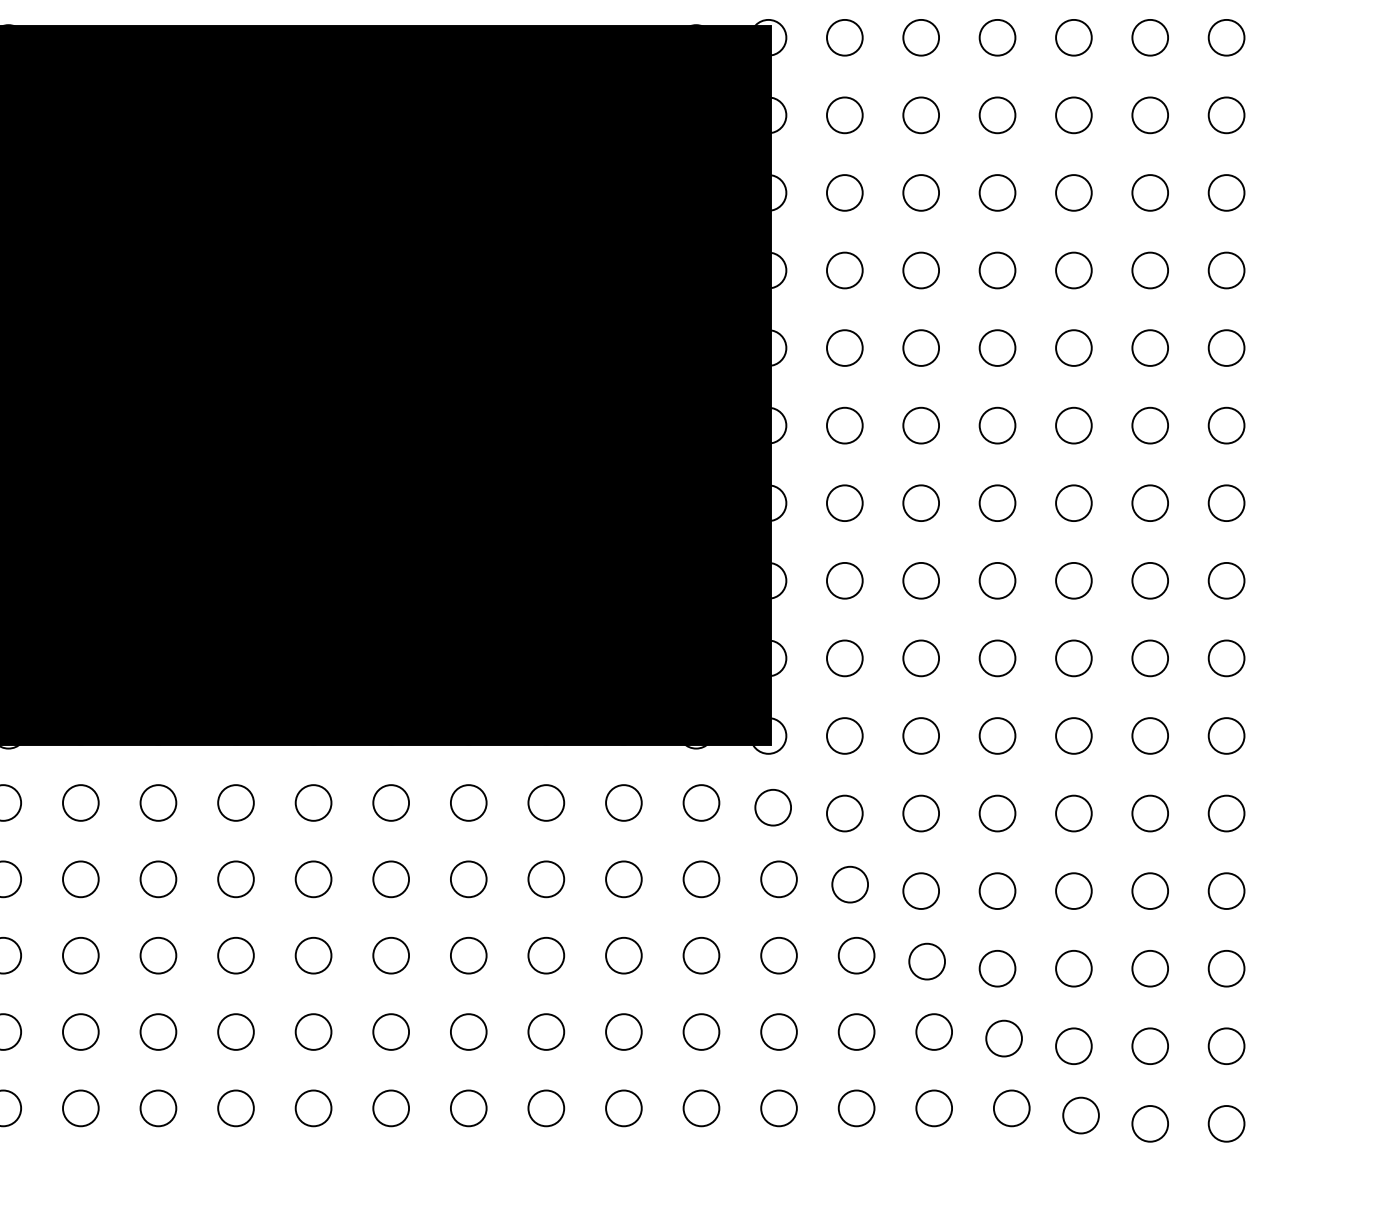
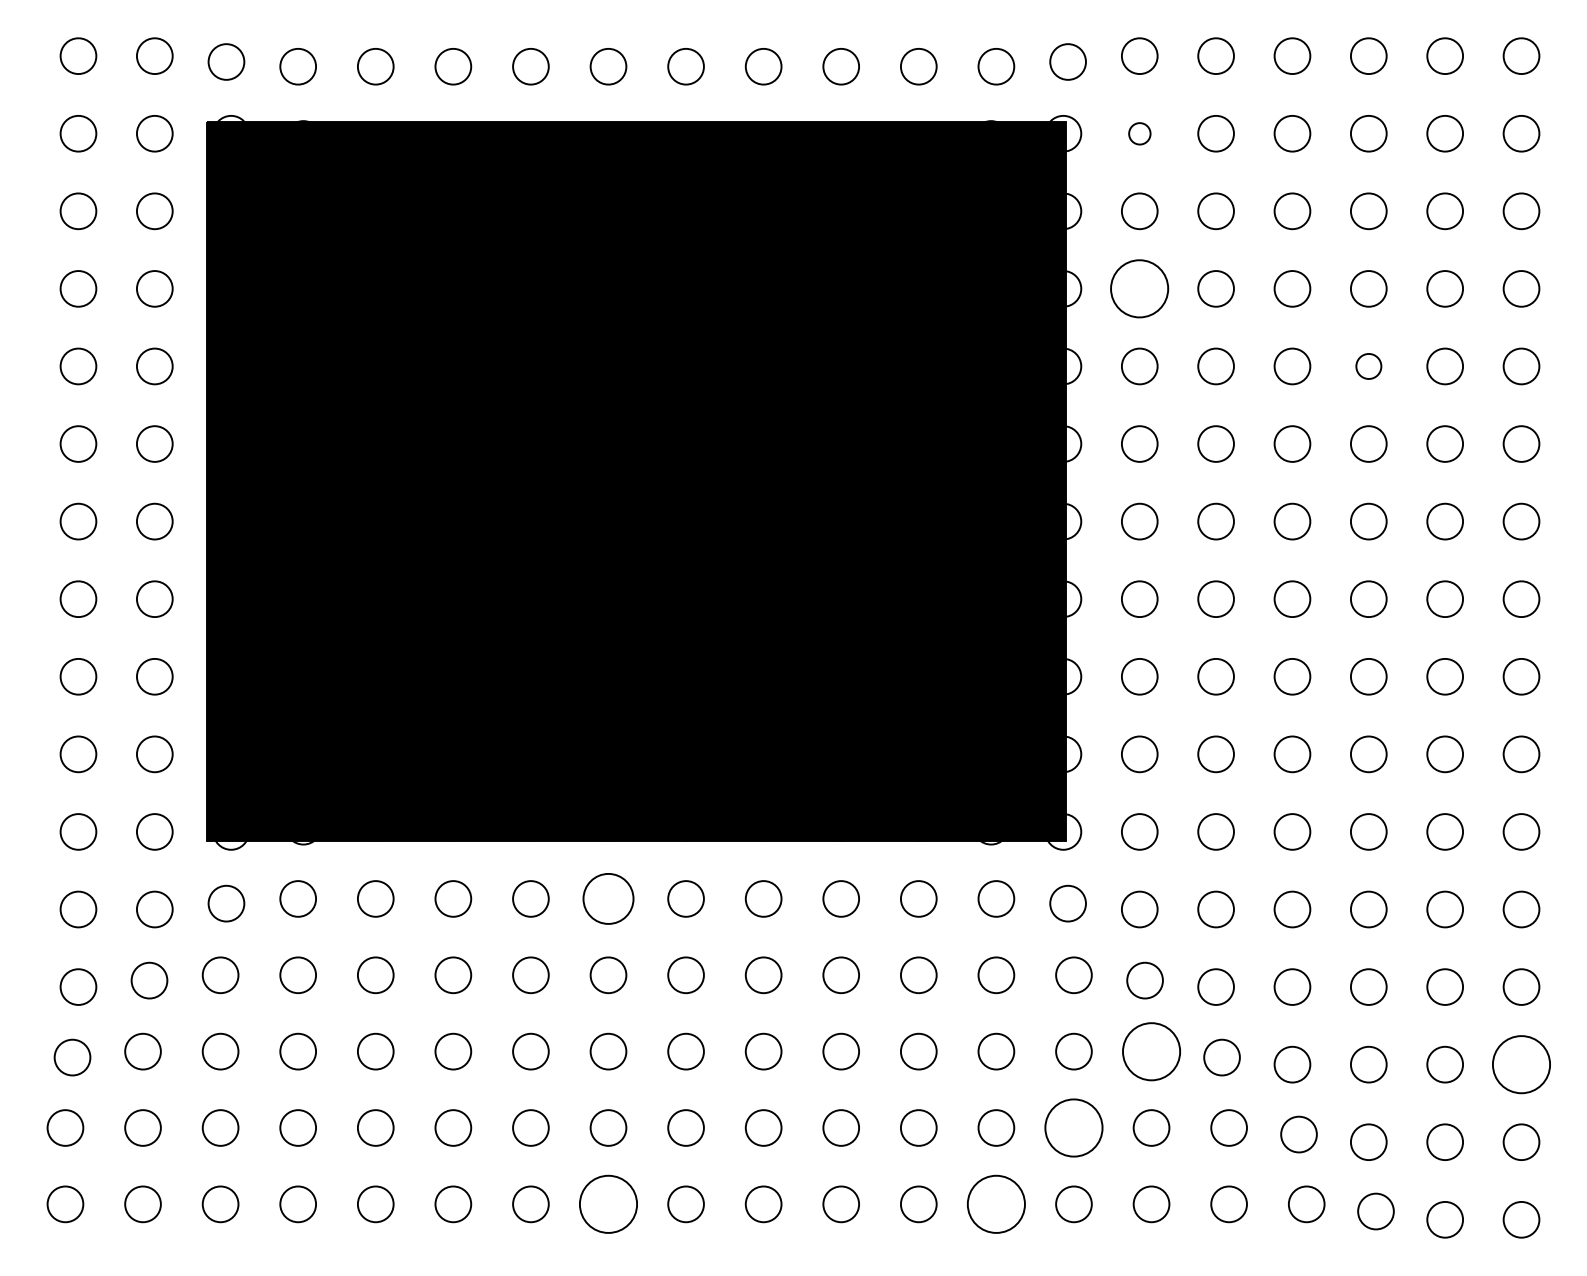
circle: (844, 37) -> (1139, 133), size x0.6
circle: (844, 192) -> (1139, 288), size x1.6
circle: (1073, 270) -> (1368, 366), size x0.7
circle: (313, 802) -> (608, 898), size x1.4
circle: (856, 955) -> (1151, 1051), size x1.6
circle: (1226, 968) -> (1521, 1064), size x1.6
circle: (778, 1031) -> (1073, 1127), size x1.6
circle: (313, 1108) -> (608, 1204), size x1.6
circle: (701, 1108) -> (996, 1204), size x1.6

